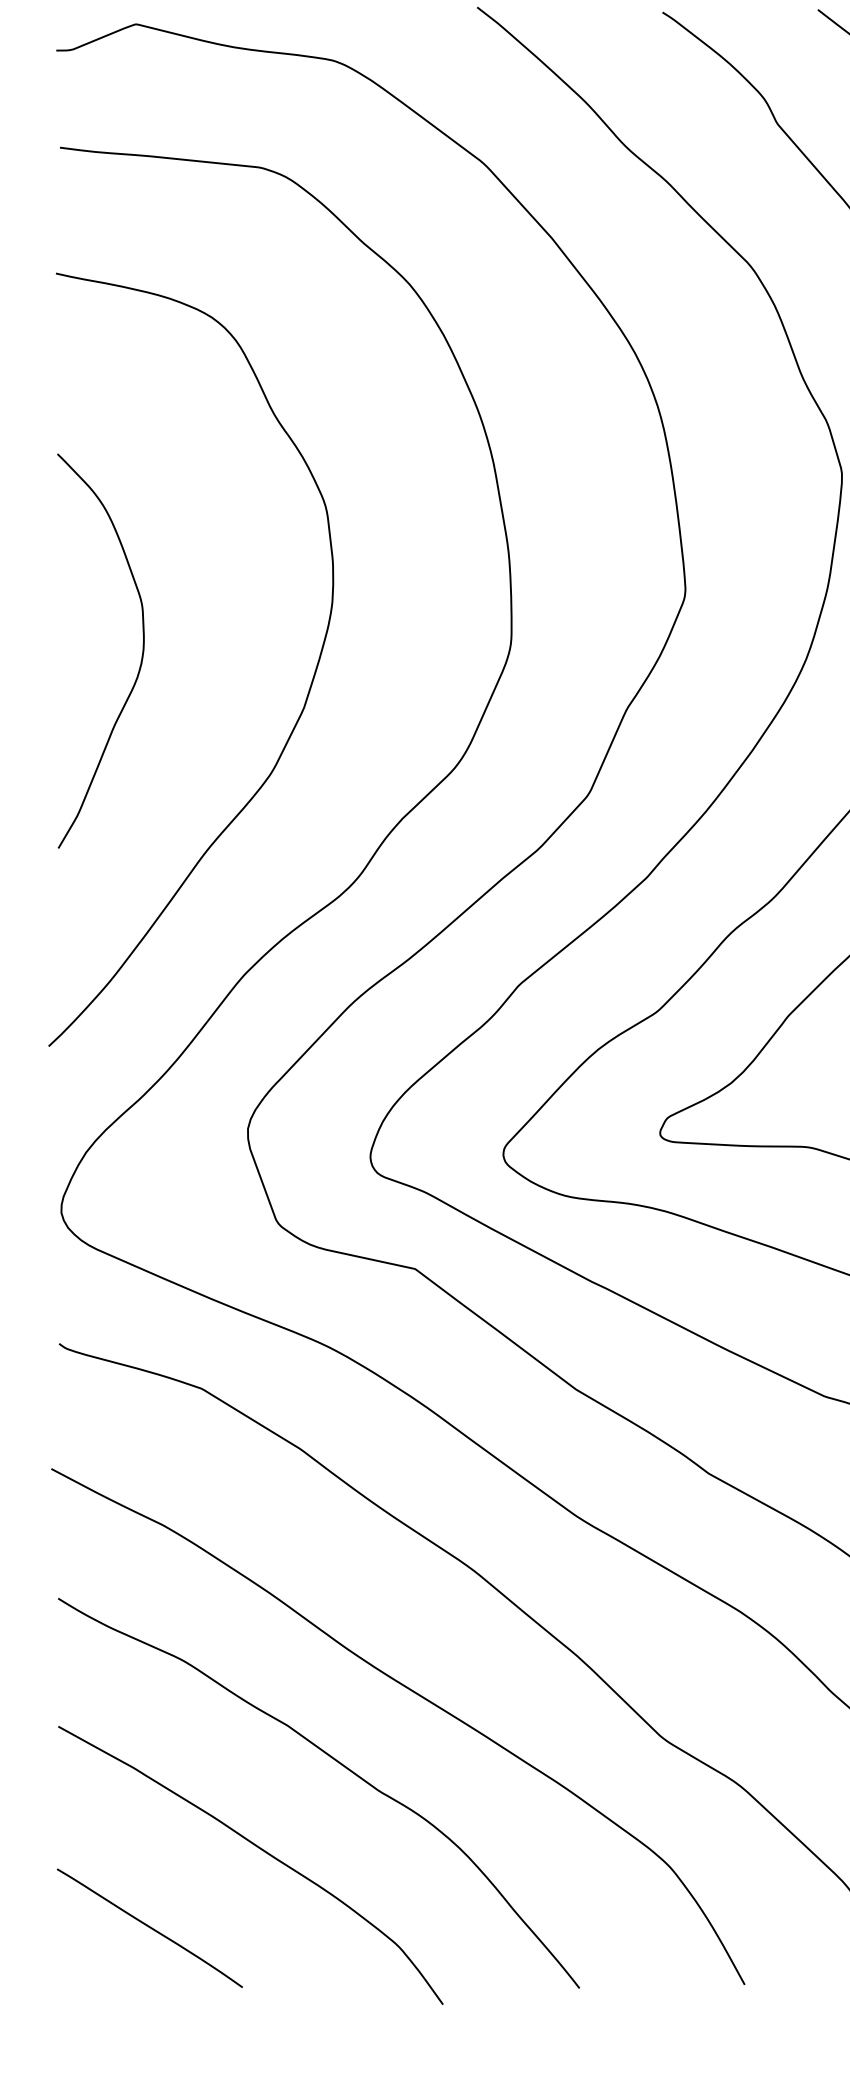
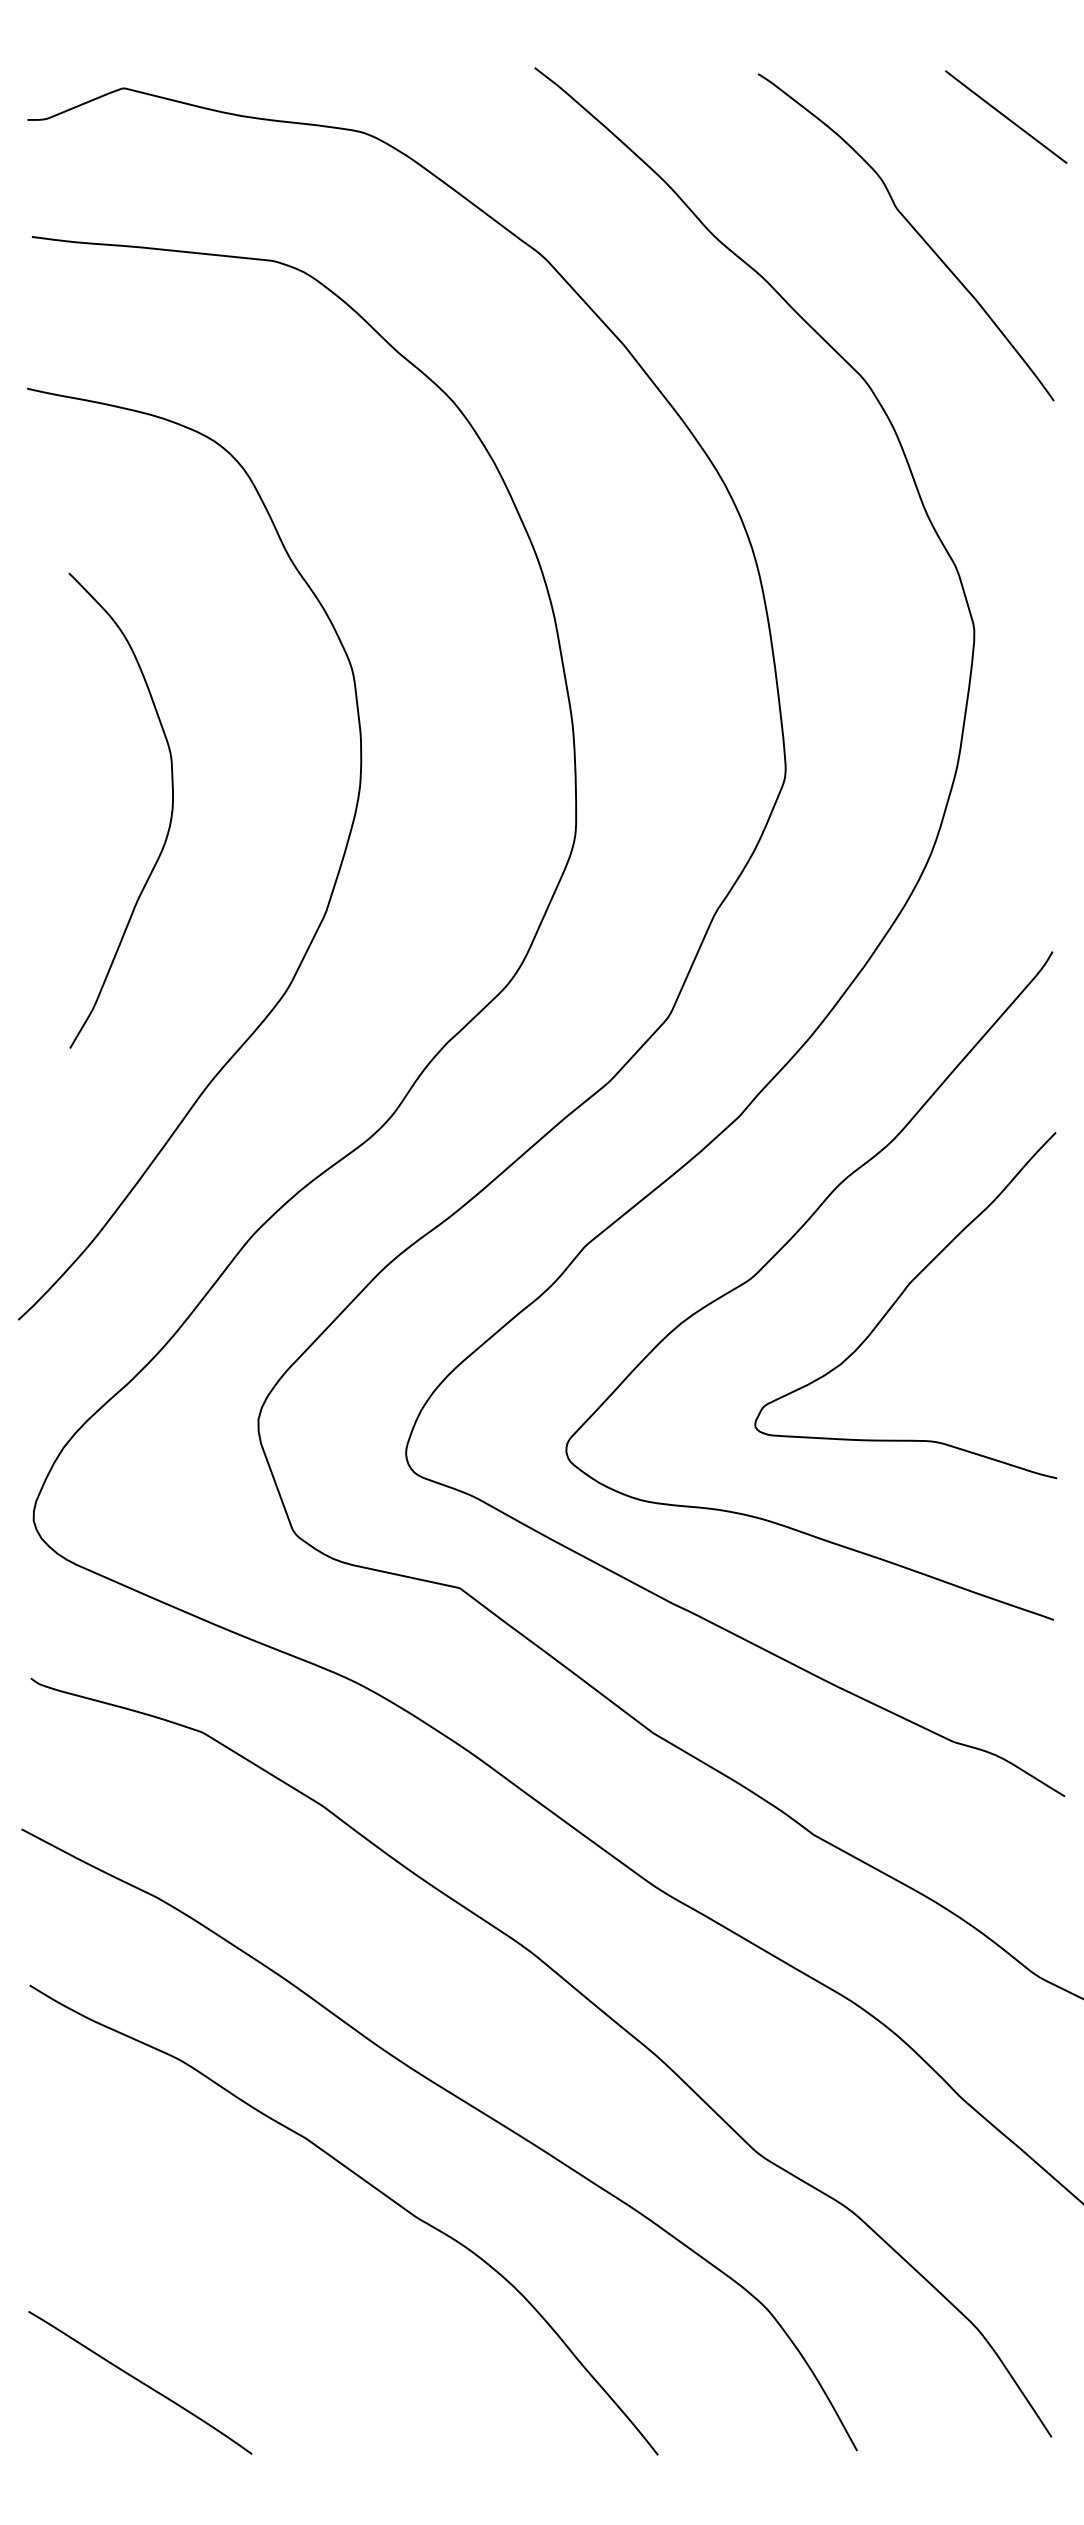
curve: (140, 660) -> (169, 821), moved
curve: (259, 1849) -> (272, 2287), removed

